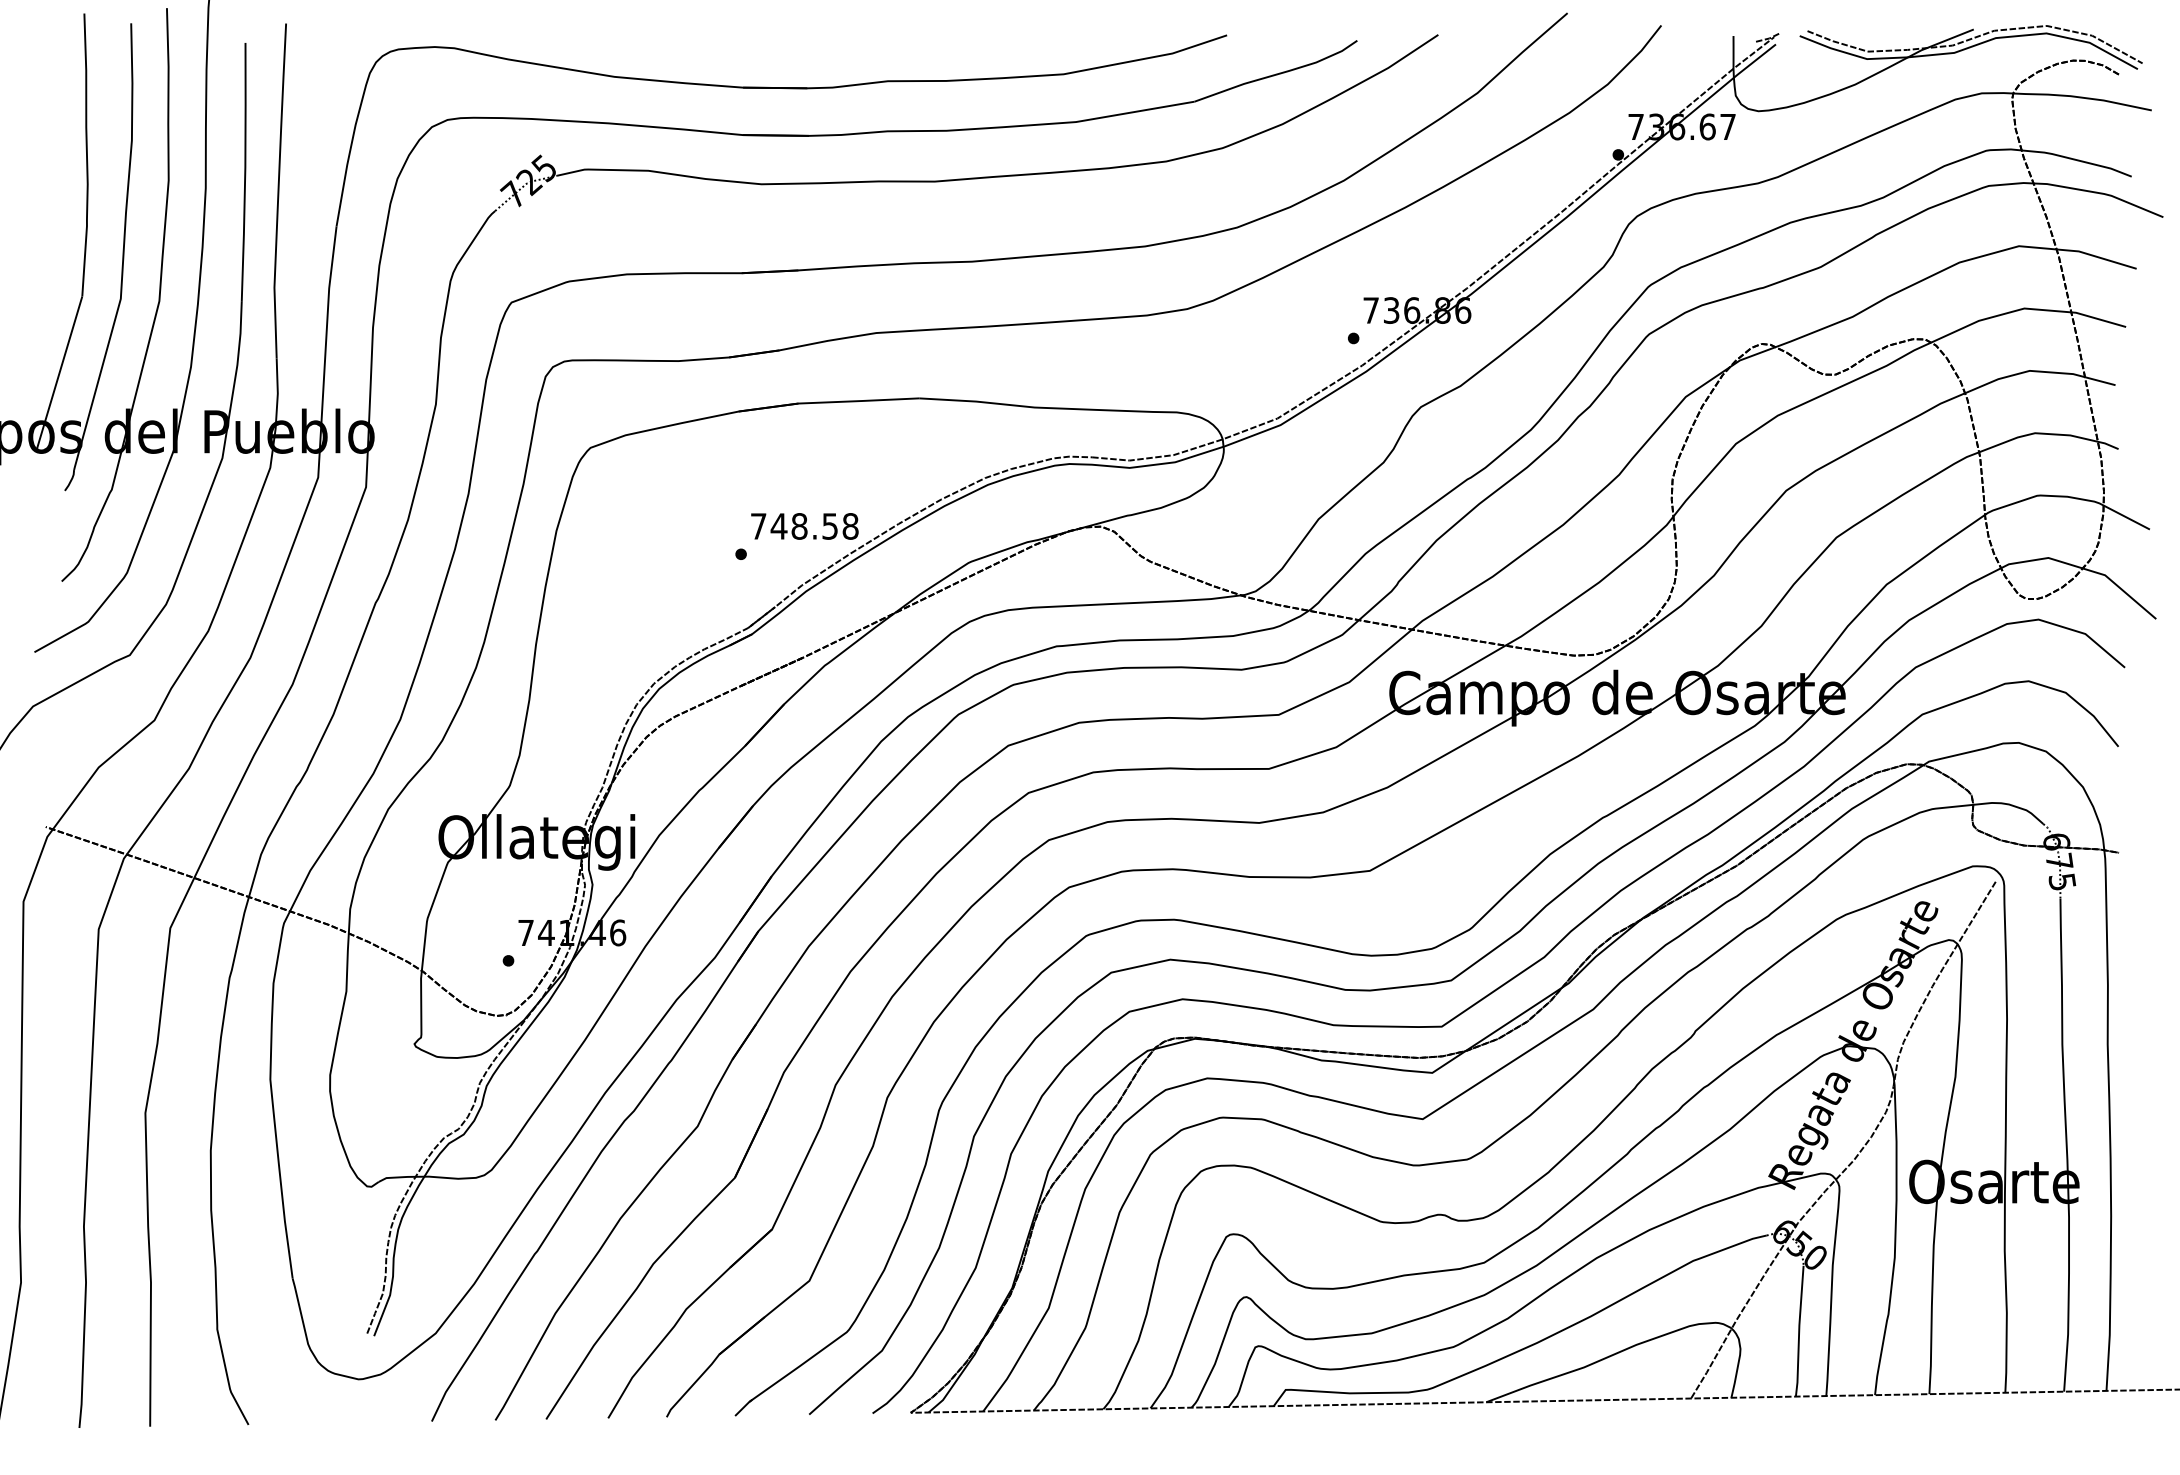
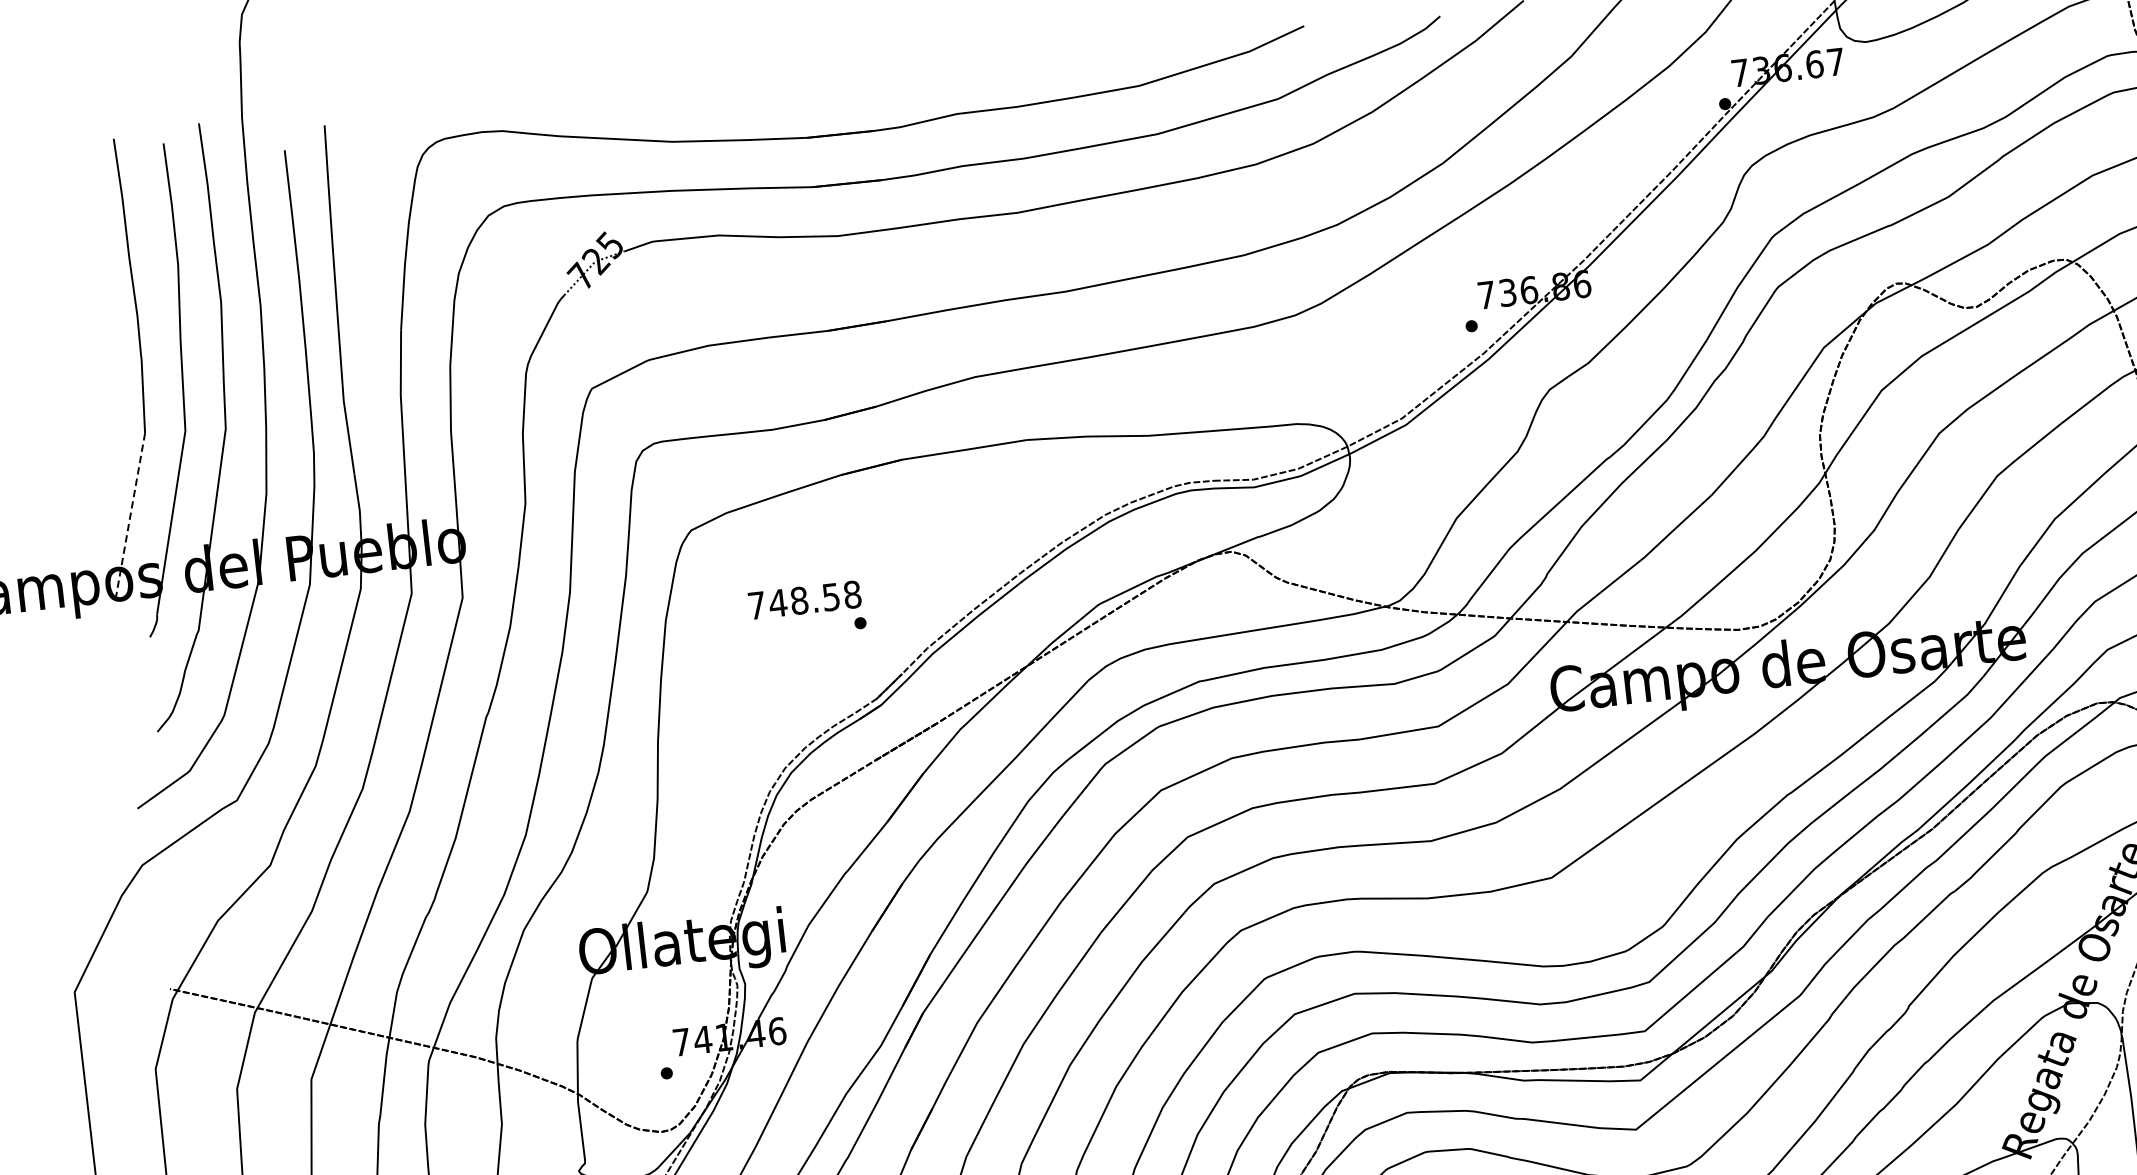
line: (59, 373) -> (130, 515), solid -> dashed
text: (804, 526) -> (804, 600), moved

